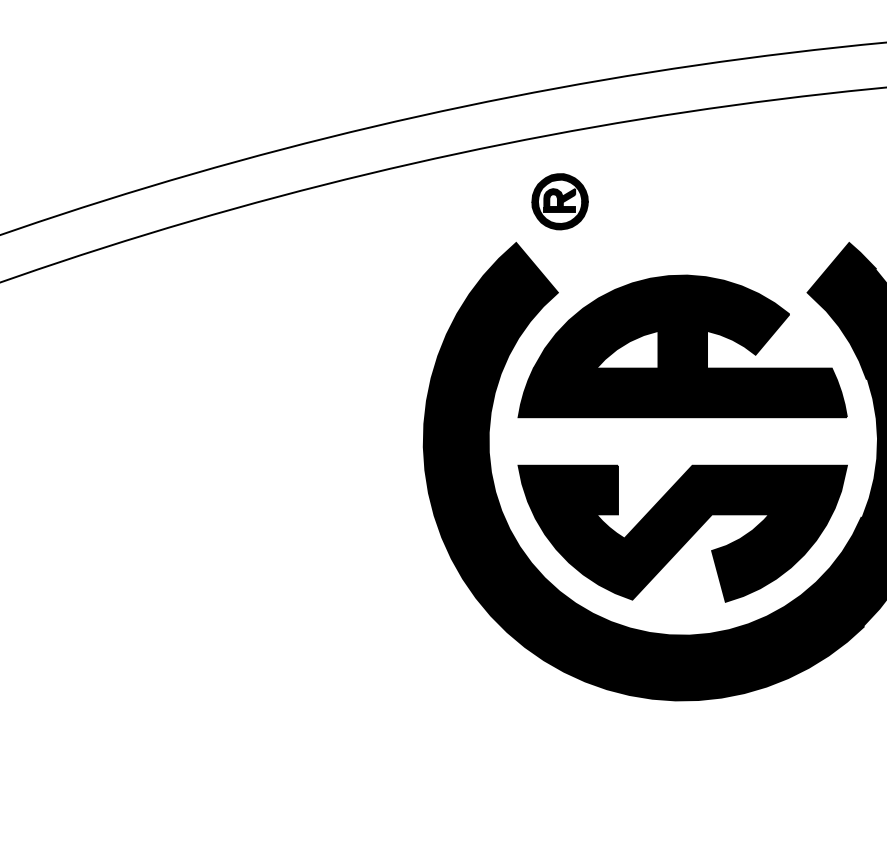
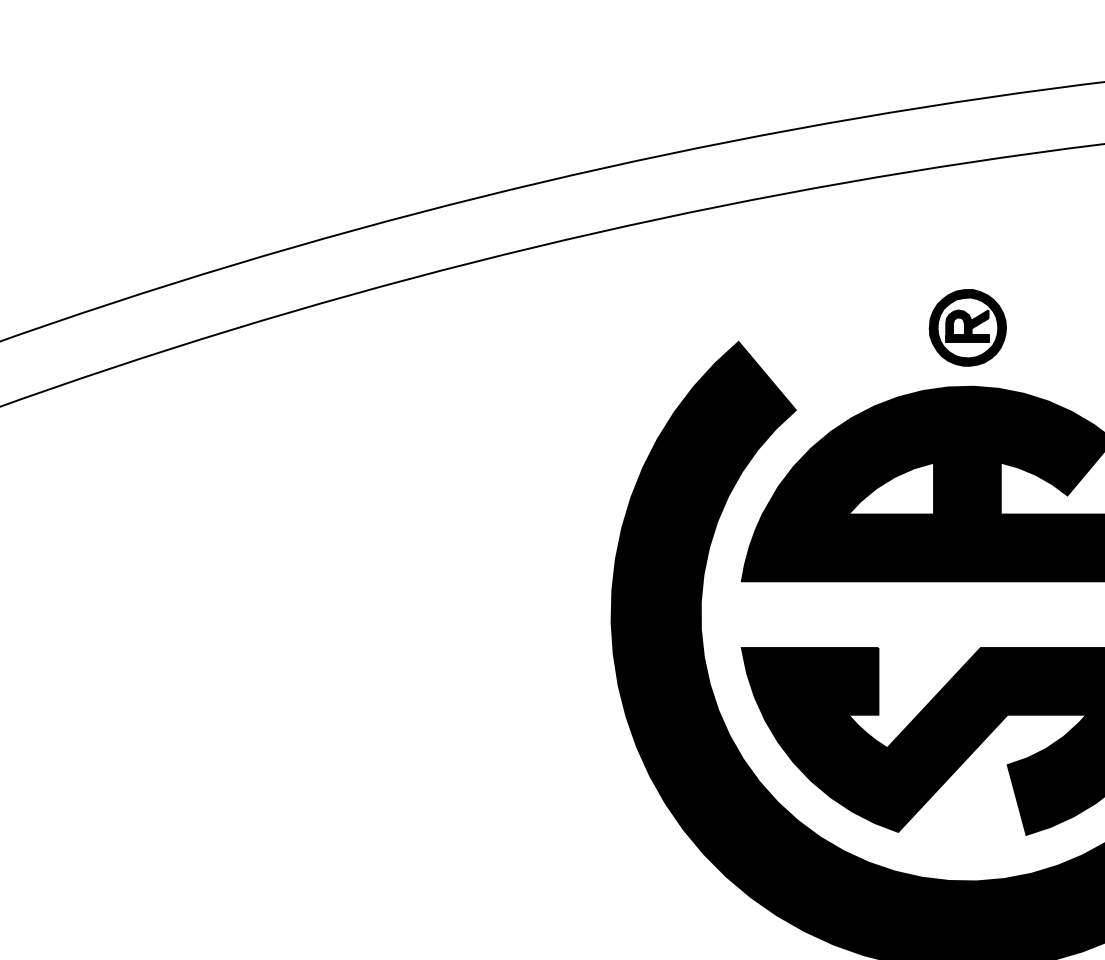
part: (559, 201) -> (967, 327), moved

